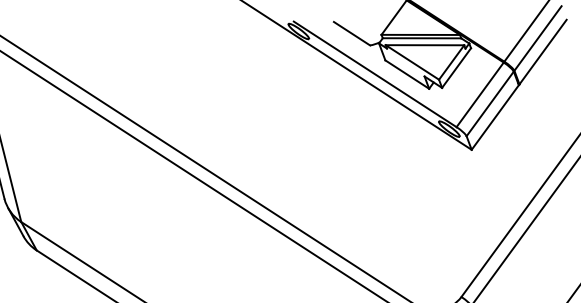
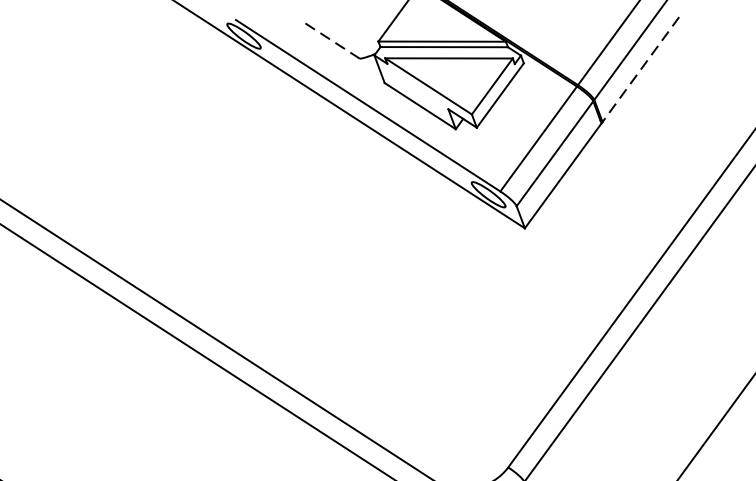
line: (352, 33) -> (331, 39), solid -> dashed
line: (543, 52) -> (641, 70), solid -> dashed

